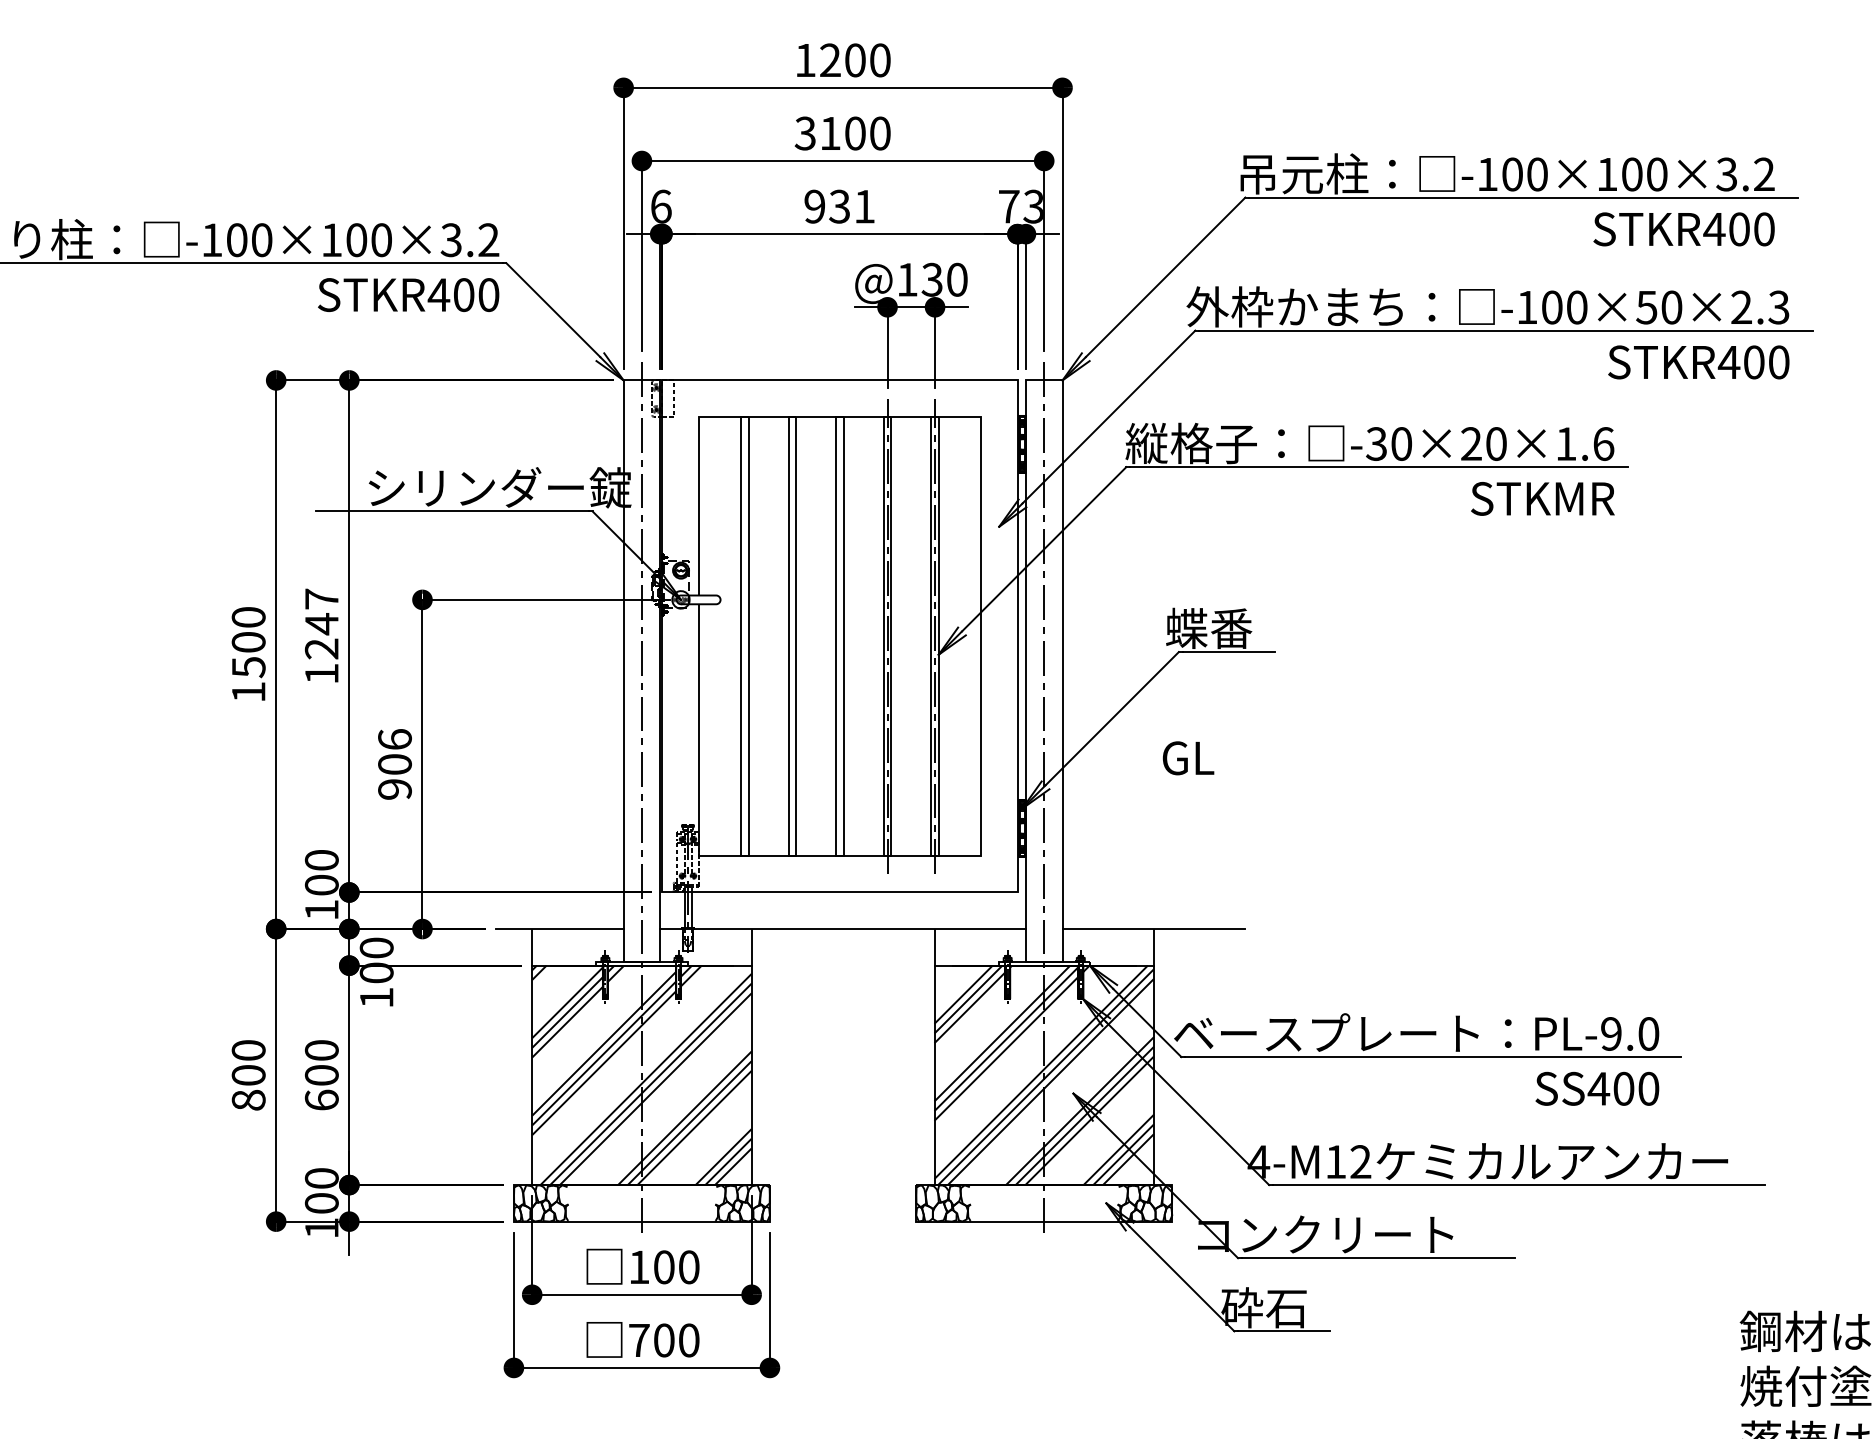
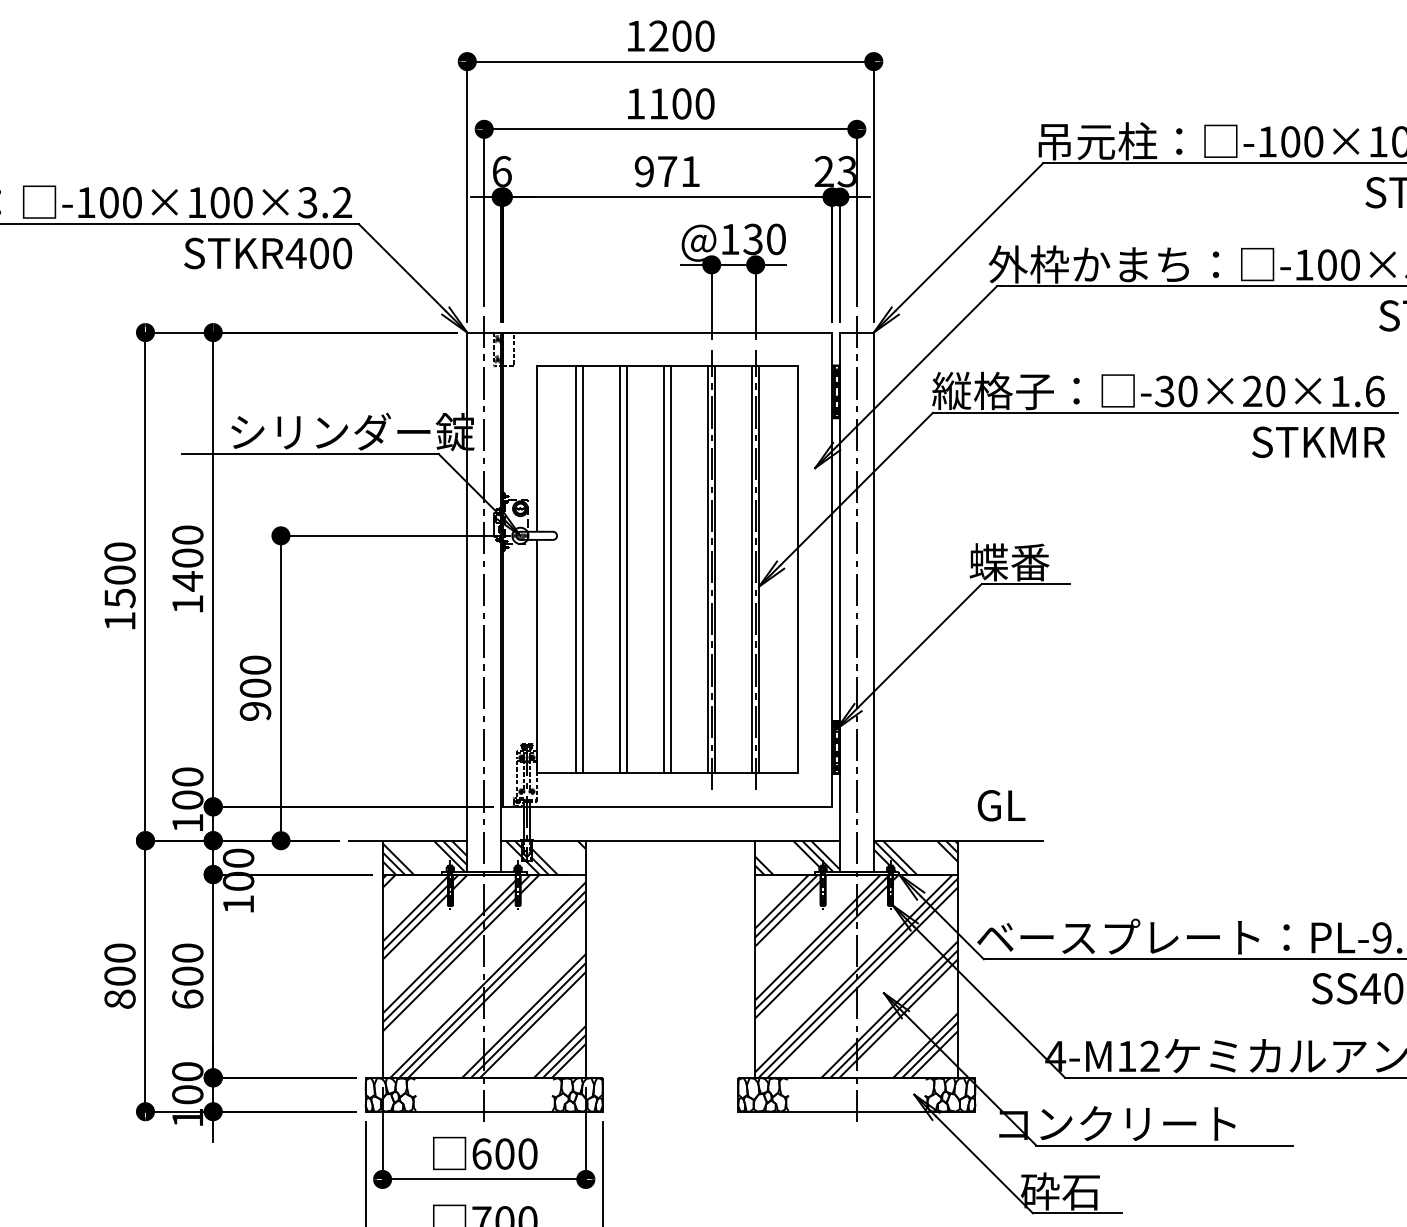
text: (804, 133) -> (634, 103), 3100 -> 1100
text: (839, 206) -> (667, 171), 931 -> 971
text: (1008, 206) -> (823, 171), 73 -> 23
text: (321, 624) -> (187, 558), 1247 -> 1400
text: (394, 739) -> (255, 665), 906 -> 900
text: (1188, 758) -> (1001, 805), moved
hatch: (577, 947) -> (424, 857), added
hatch: (708, 947) -> (545, 857), added
hatch: (979, 947) -> (796, 857), added
hatch: (1107, 947) -> (915, 857), added
text: (639, 1267) -> (481, 1154), 100 -> 600

